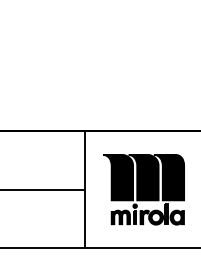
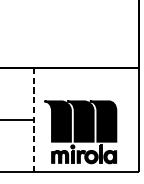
line: (84, 189) -> (34, 119), solid -> dashed
part: (143, 189) -> (80, 132), moved

